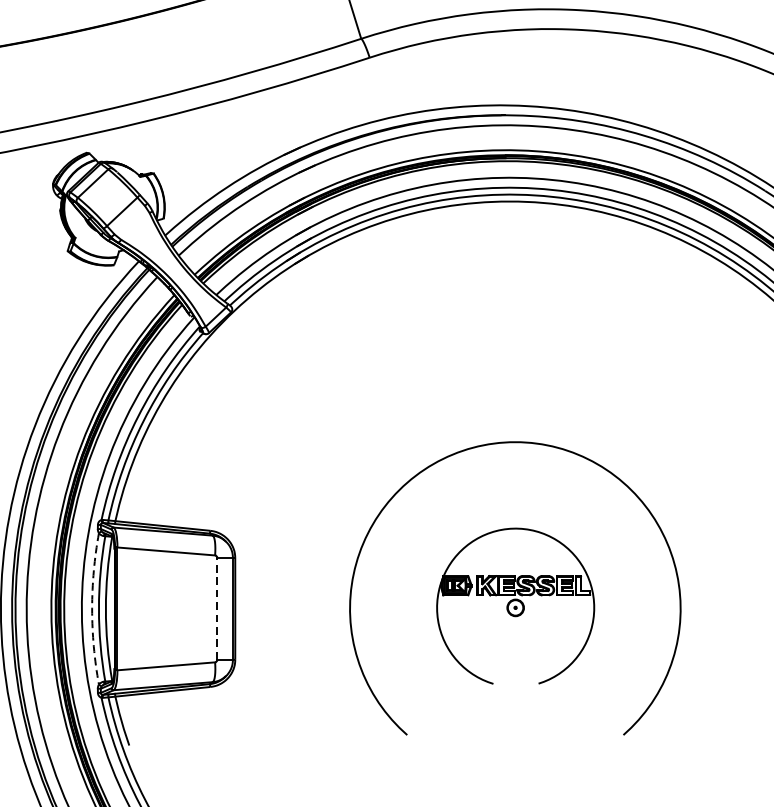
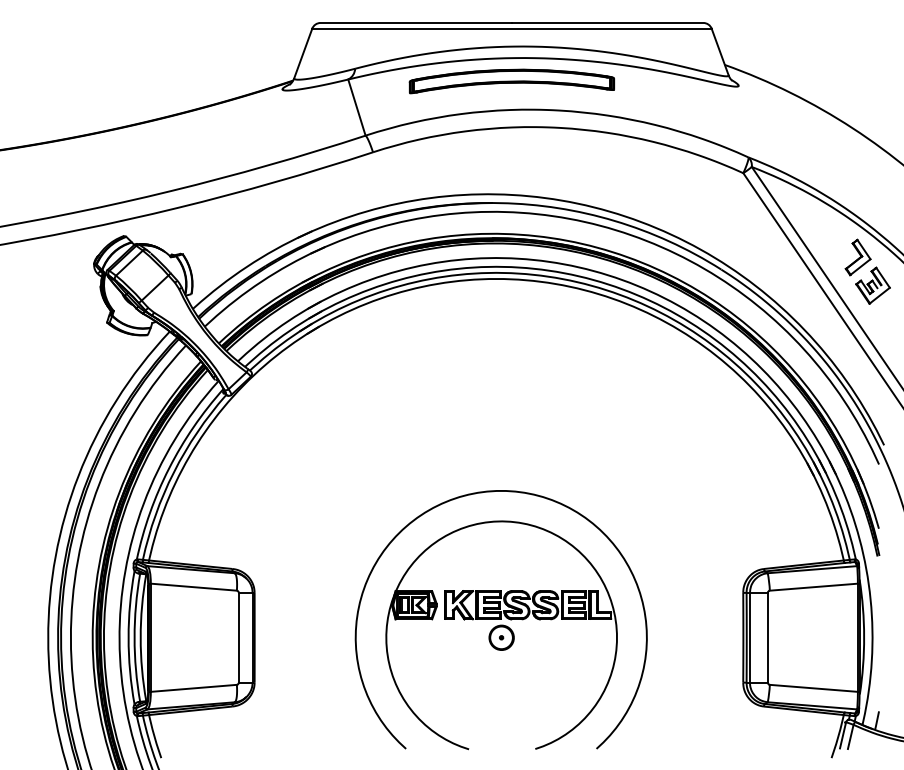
part: (515, 606) -> (501, 635), size x1.67
arc: (92, 608) -> (128, 637), dashed -> solid
line: (216, 608) -> (238, 637), dashed -> solid

